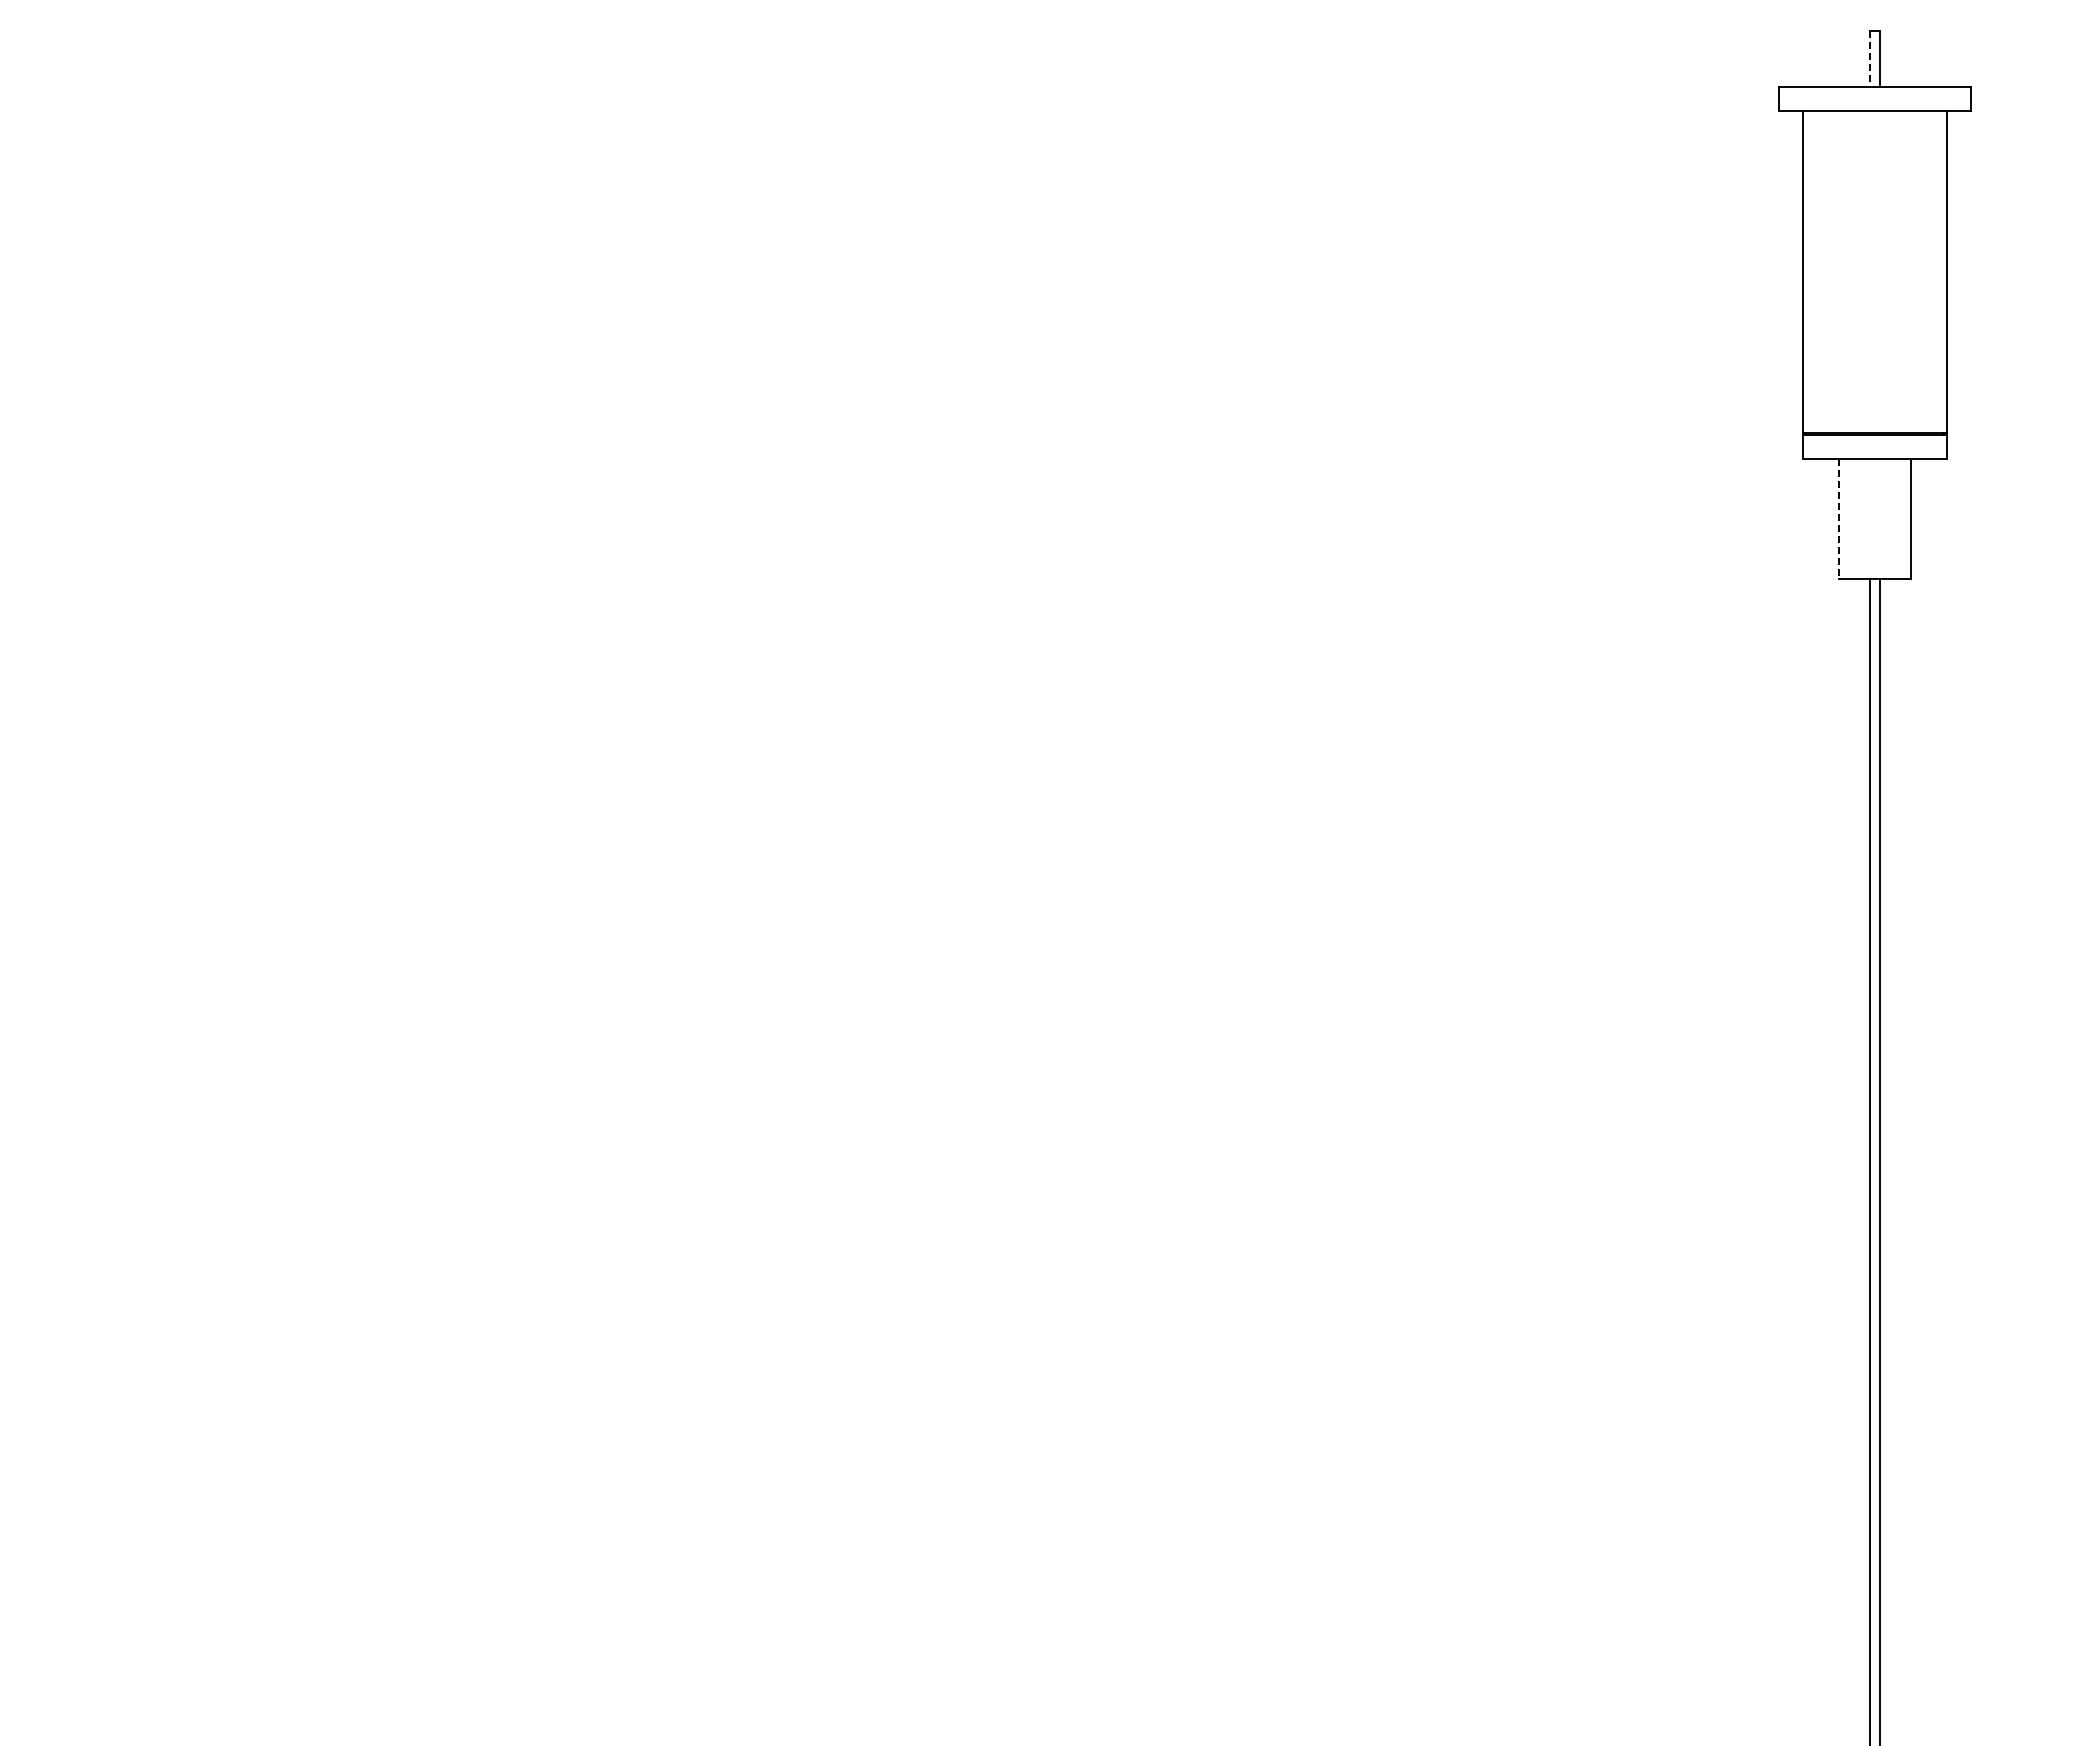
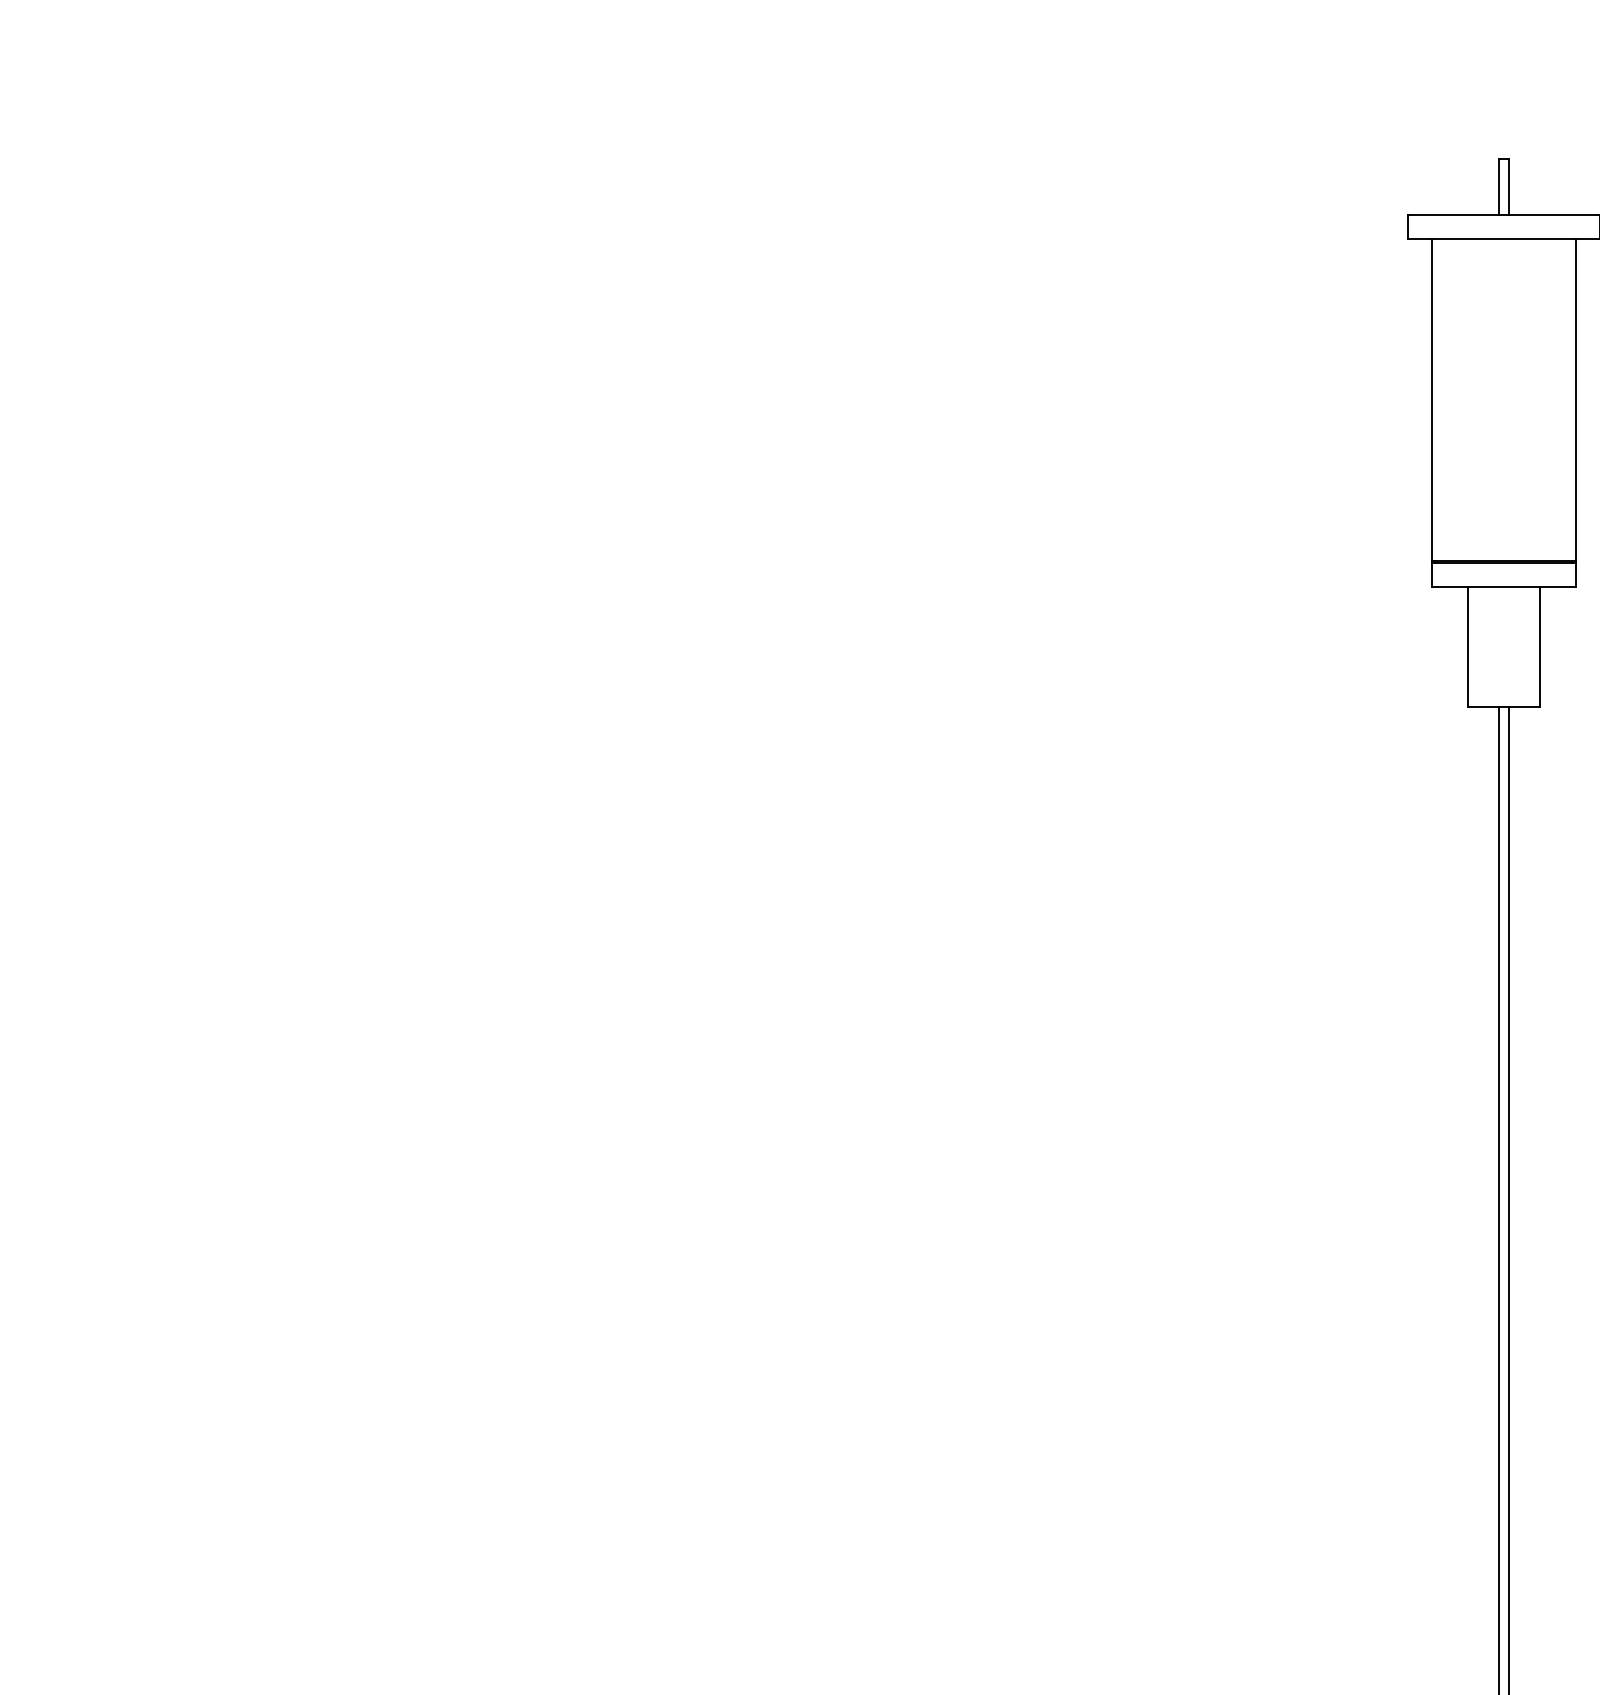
line: (1869, 59) -> (1498, 187), dashed -> solid
line: (1838, 519) -> (1467, 647), dashed -> solid

